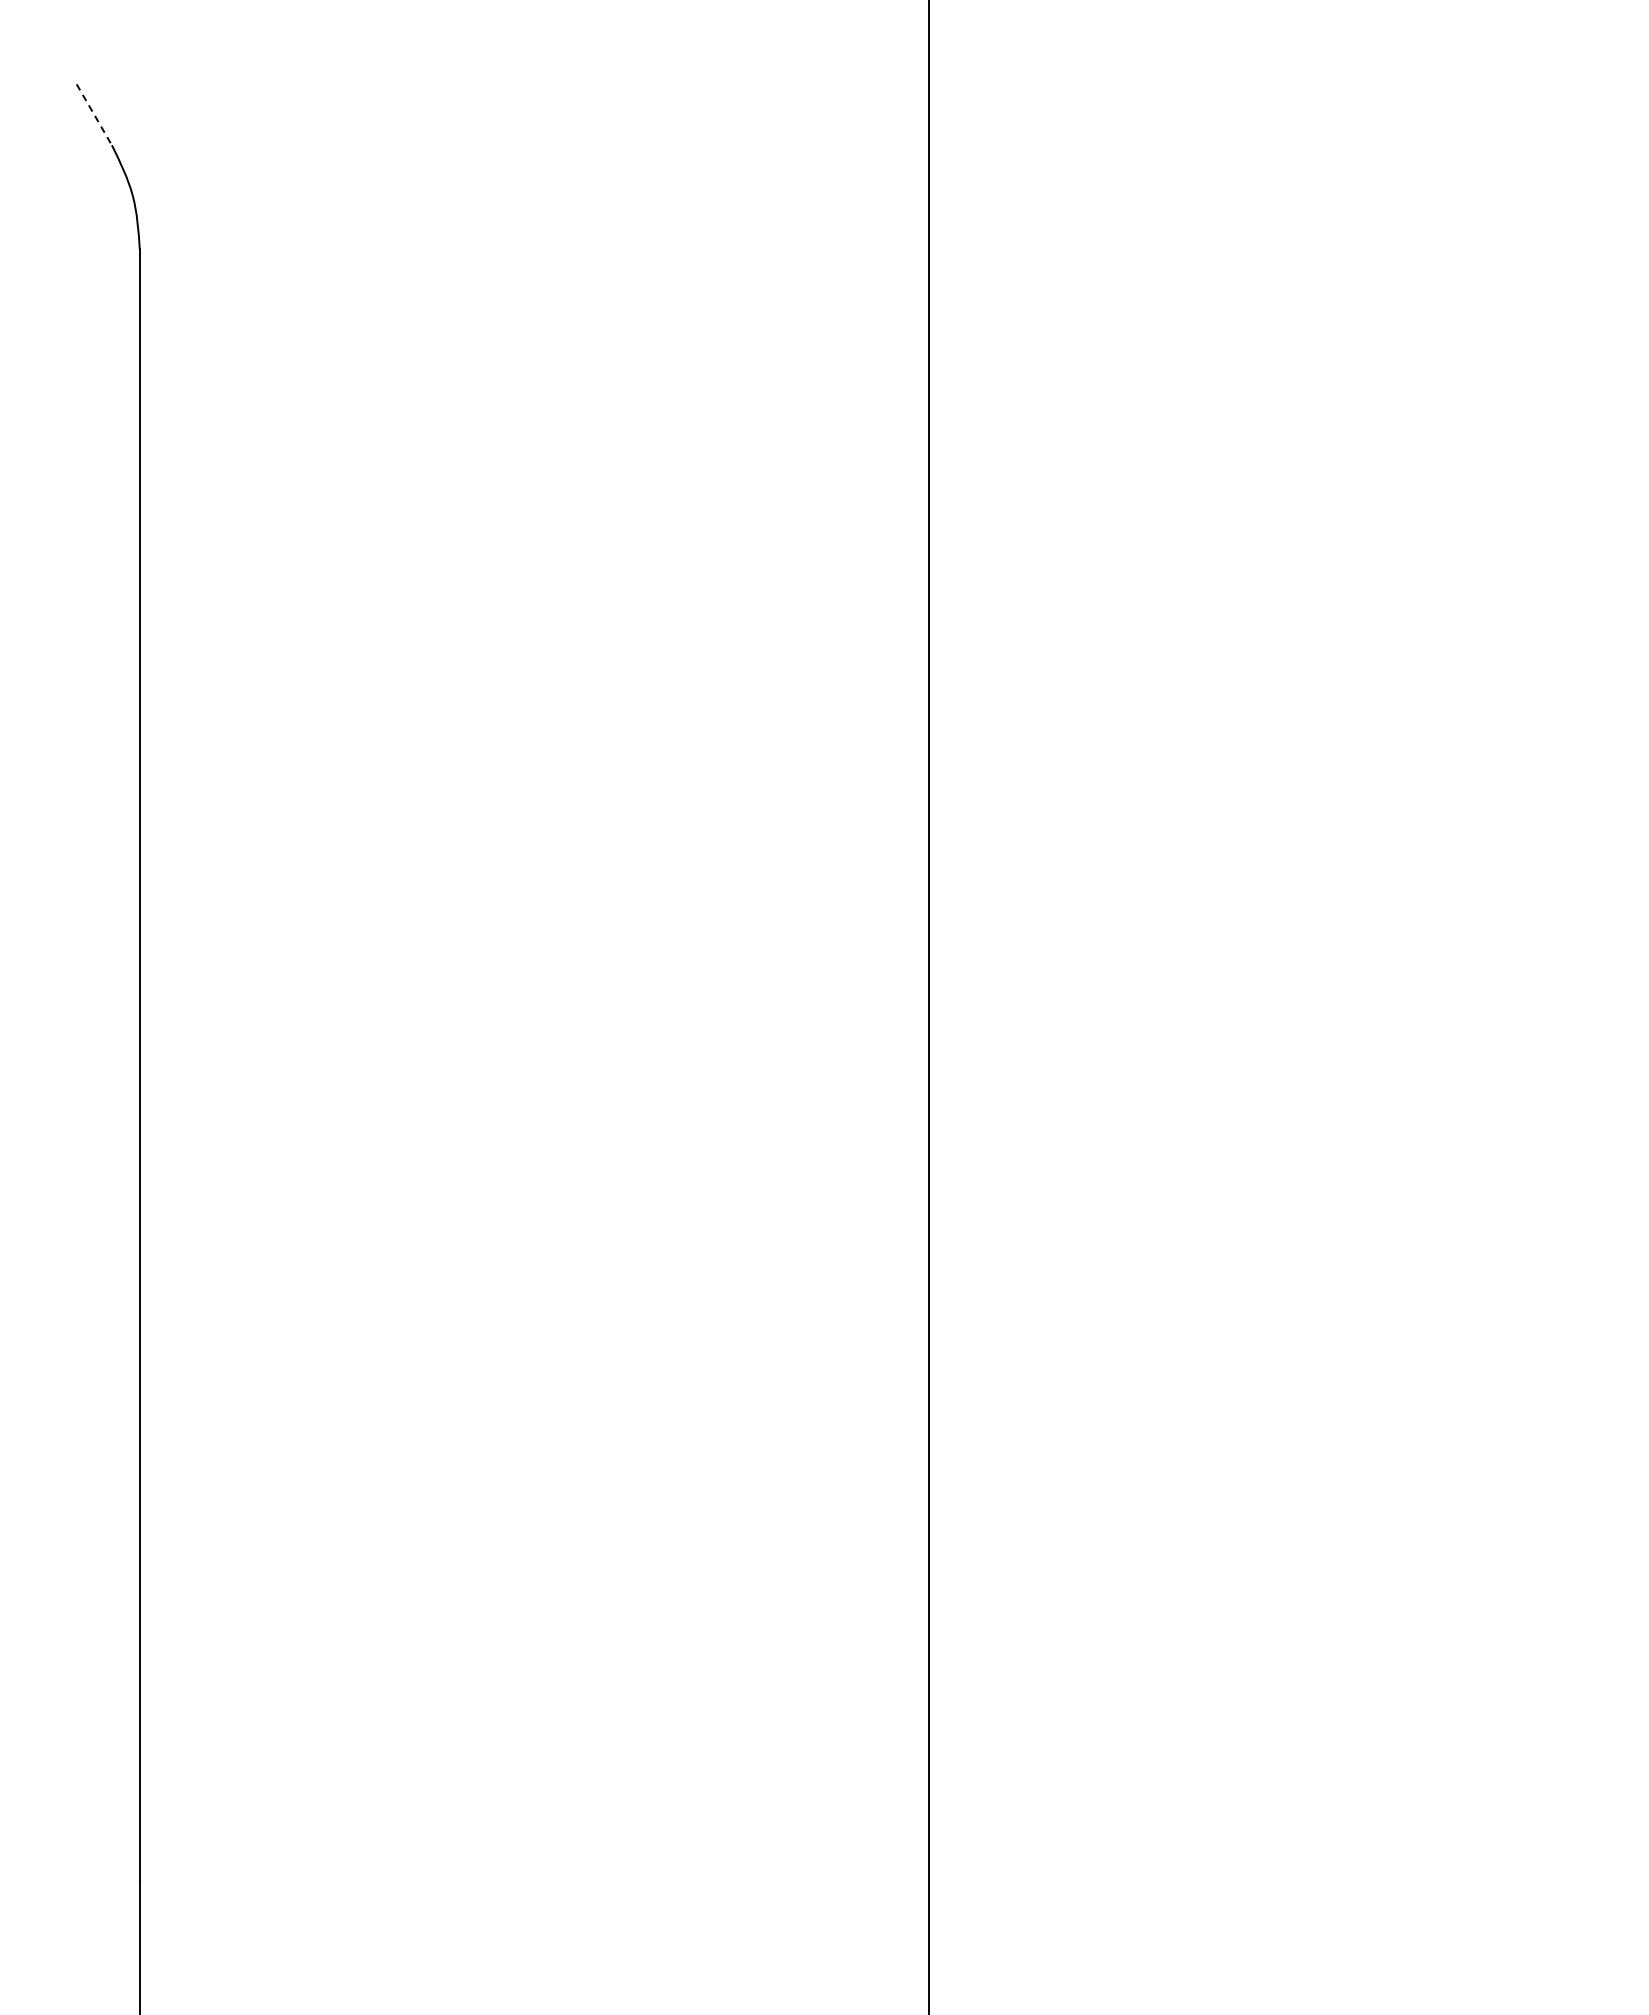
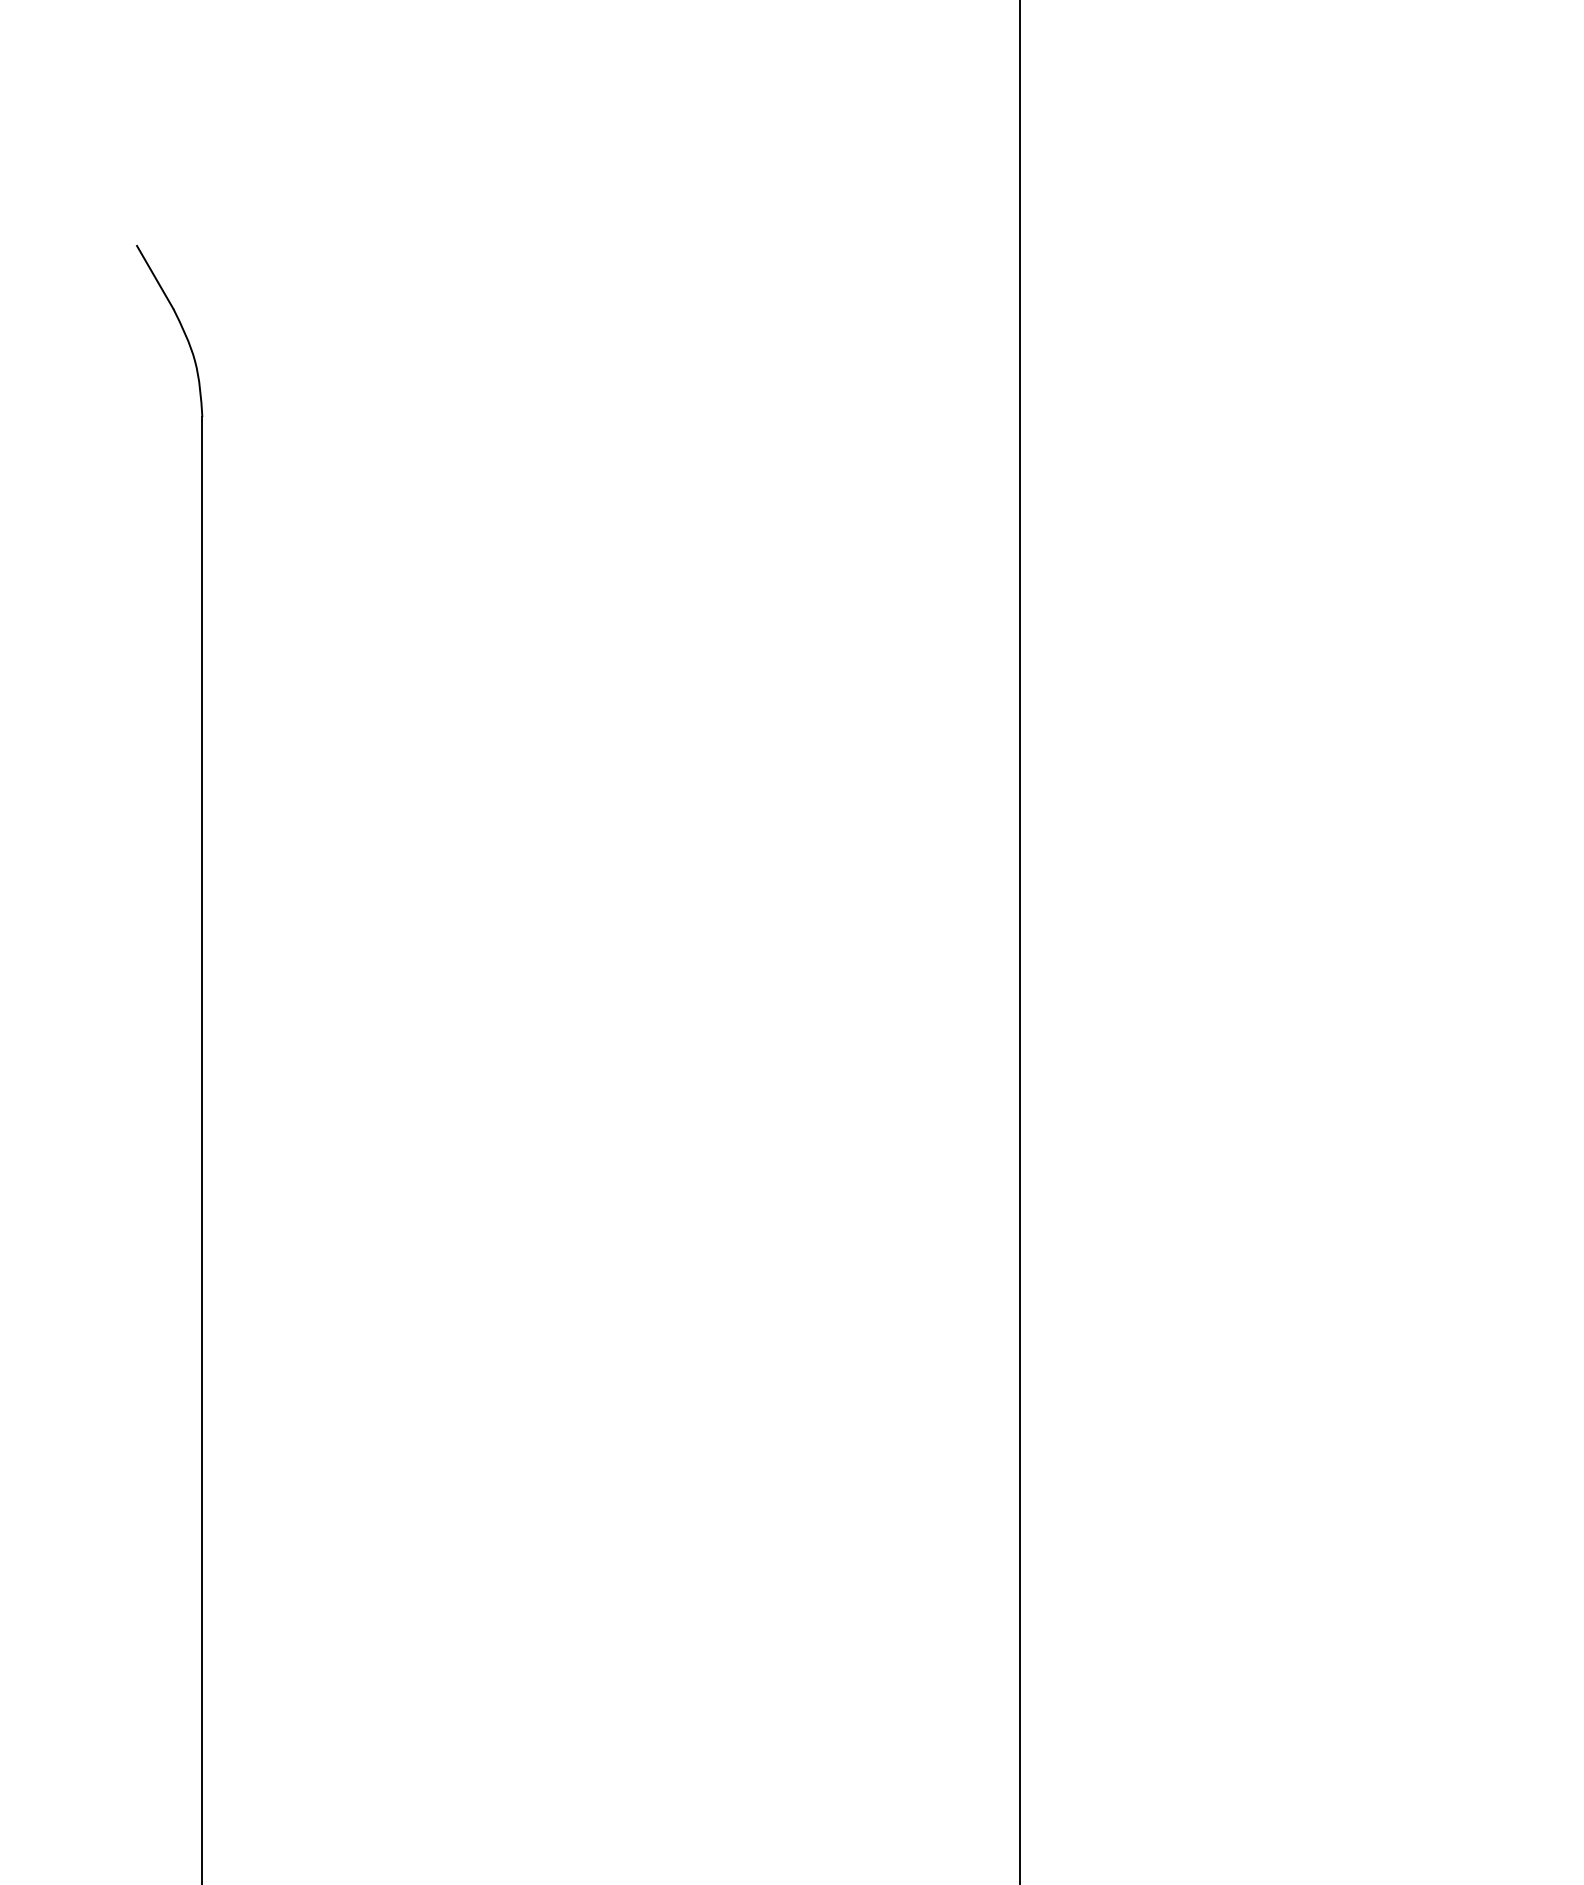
line: (94, 115) -> (155, 278), dashed -> solid

